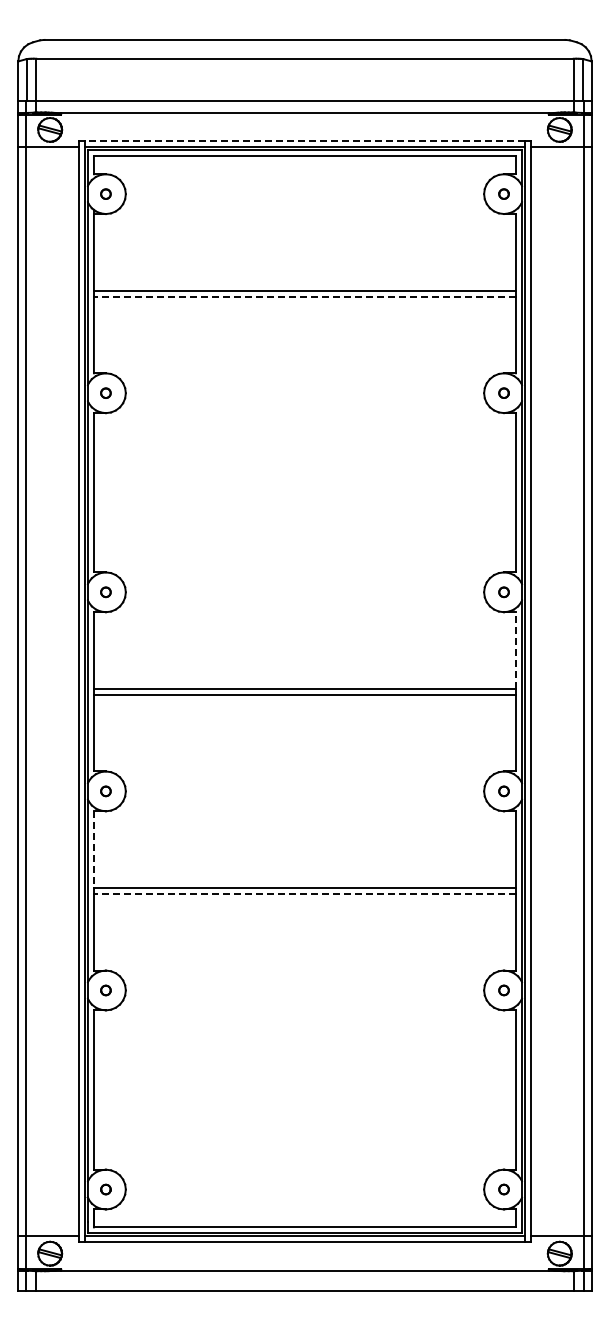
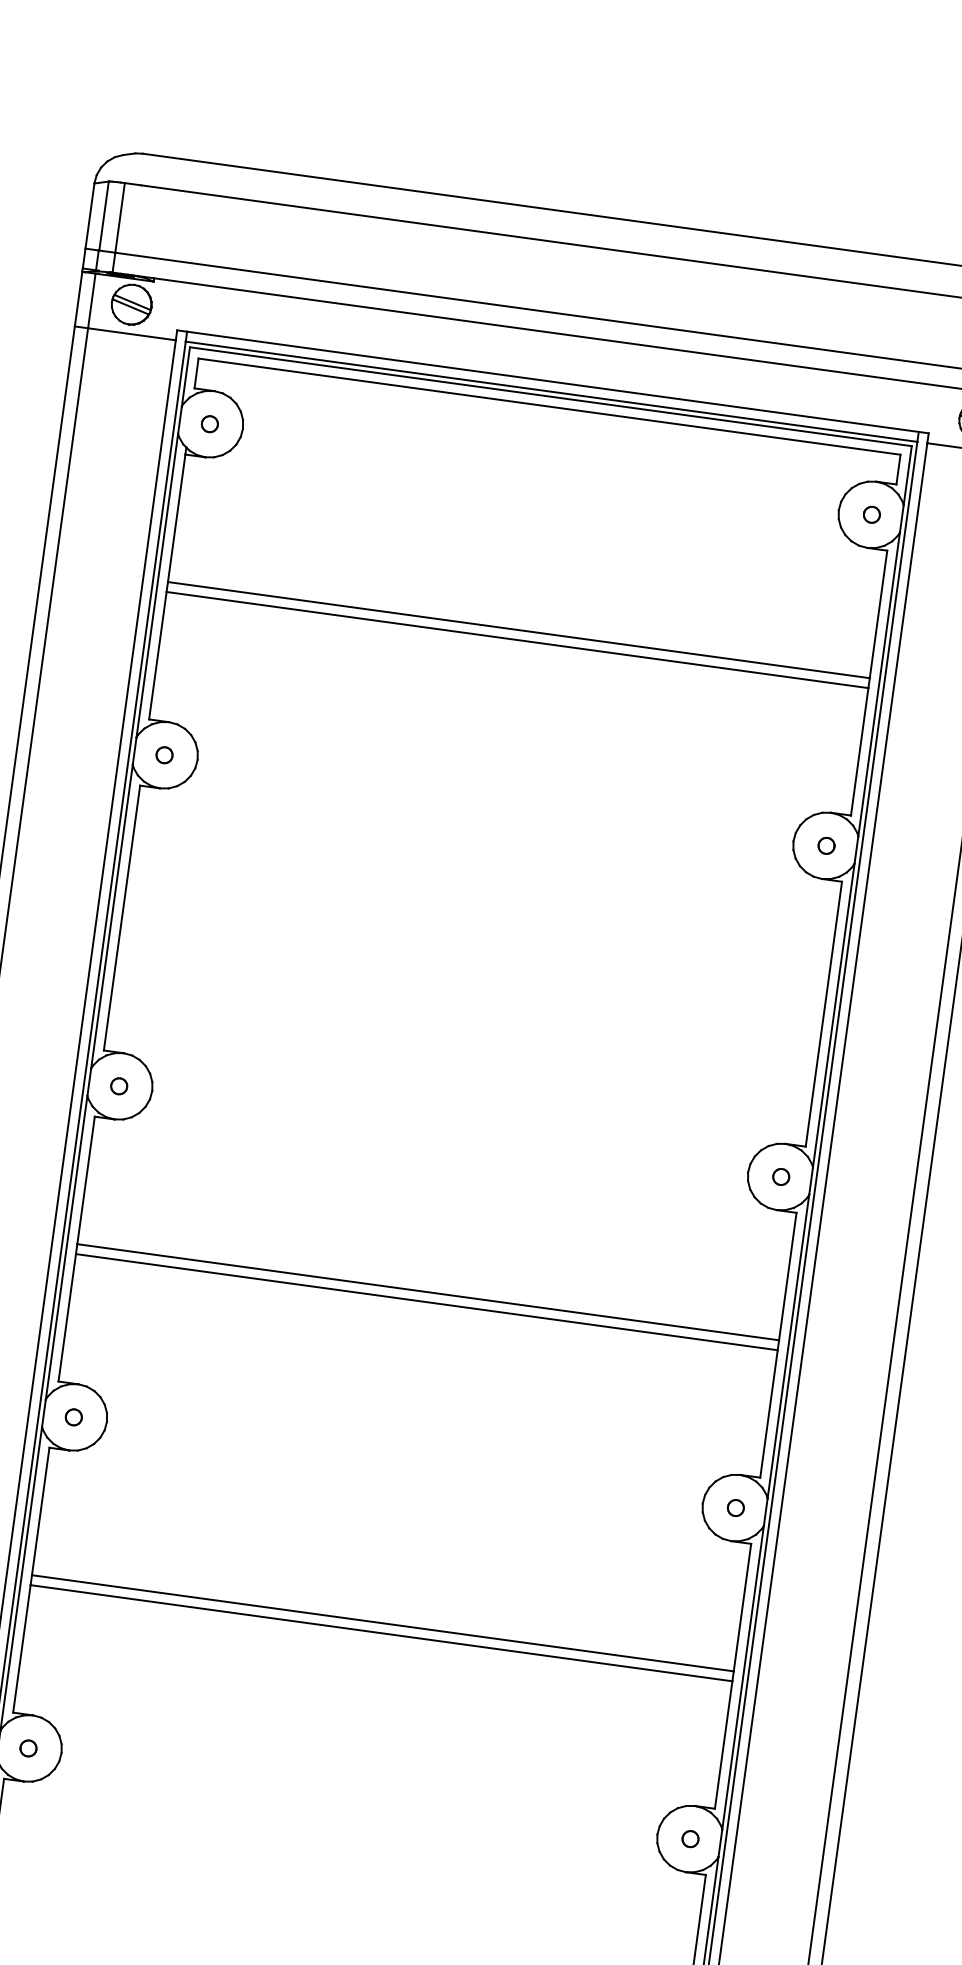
line: (305, 141) -> (553, 382), dashed -> solid
line: (304, 296) -> (516, 639), dashed -> solid
line: (515, 650) -> (787, 1276), dashed -> solid
line: (94, 850) -> (41, 1513), dashed -> solid
line: (305, 893) -> (382, 1632), dashed -> solid

